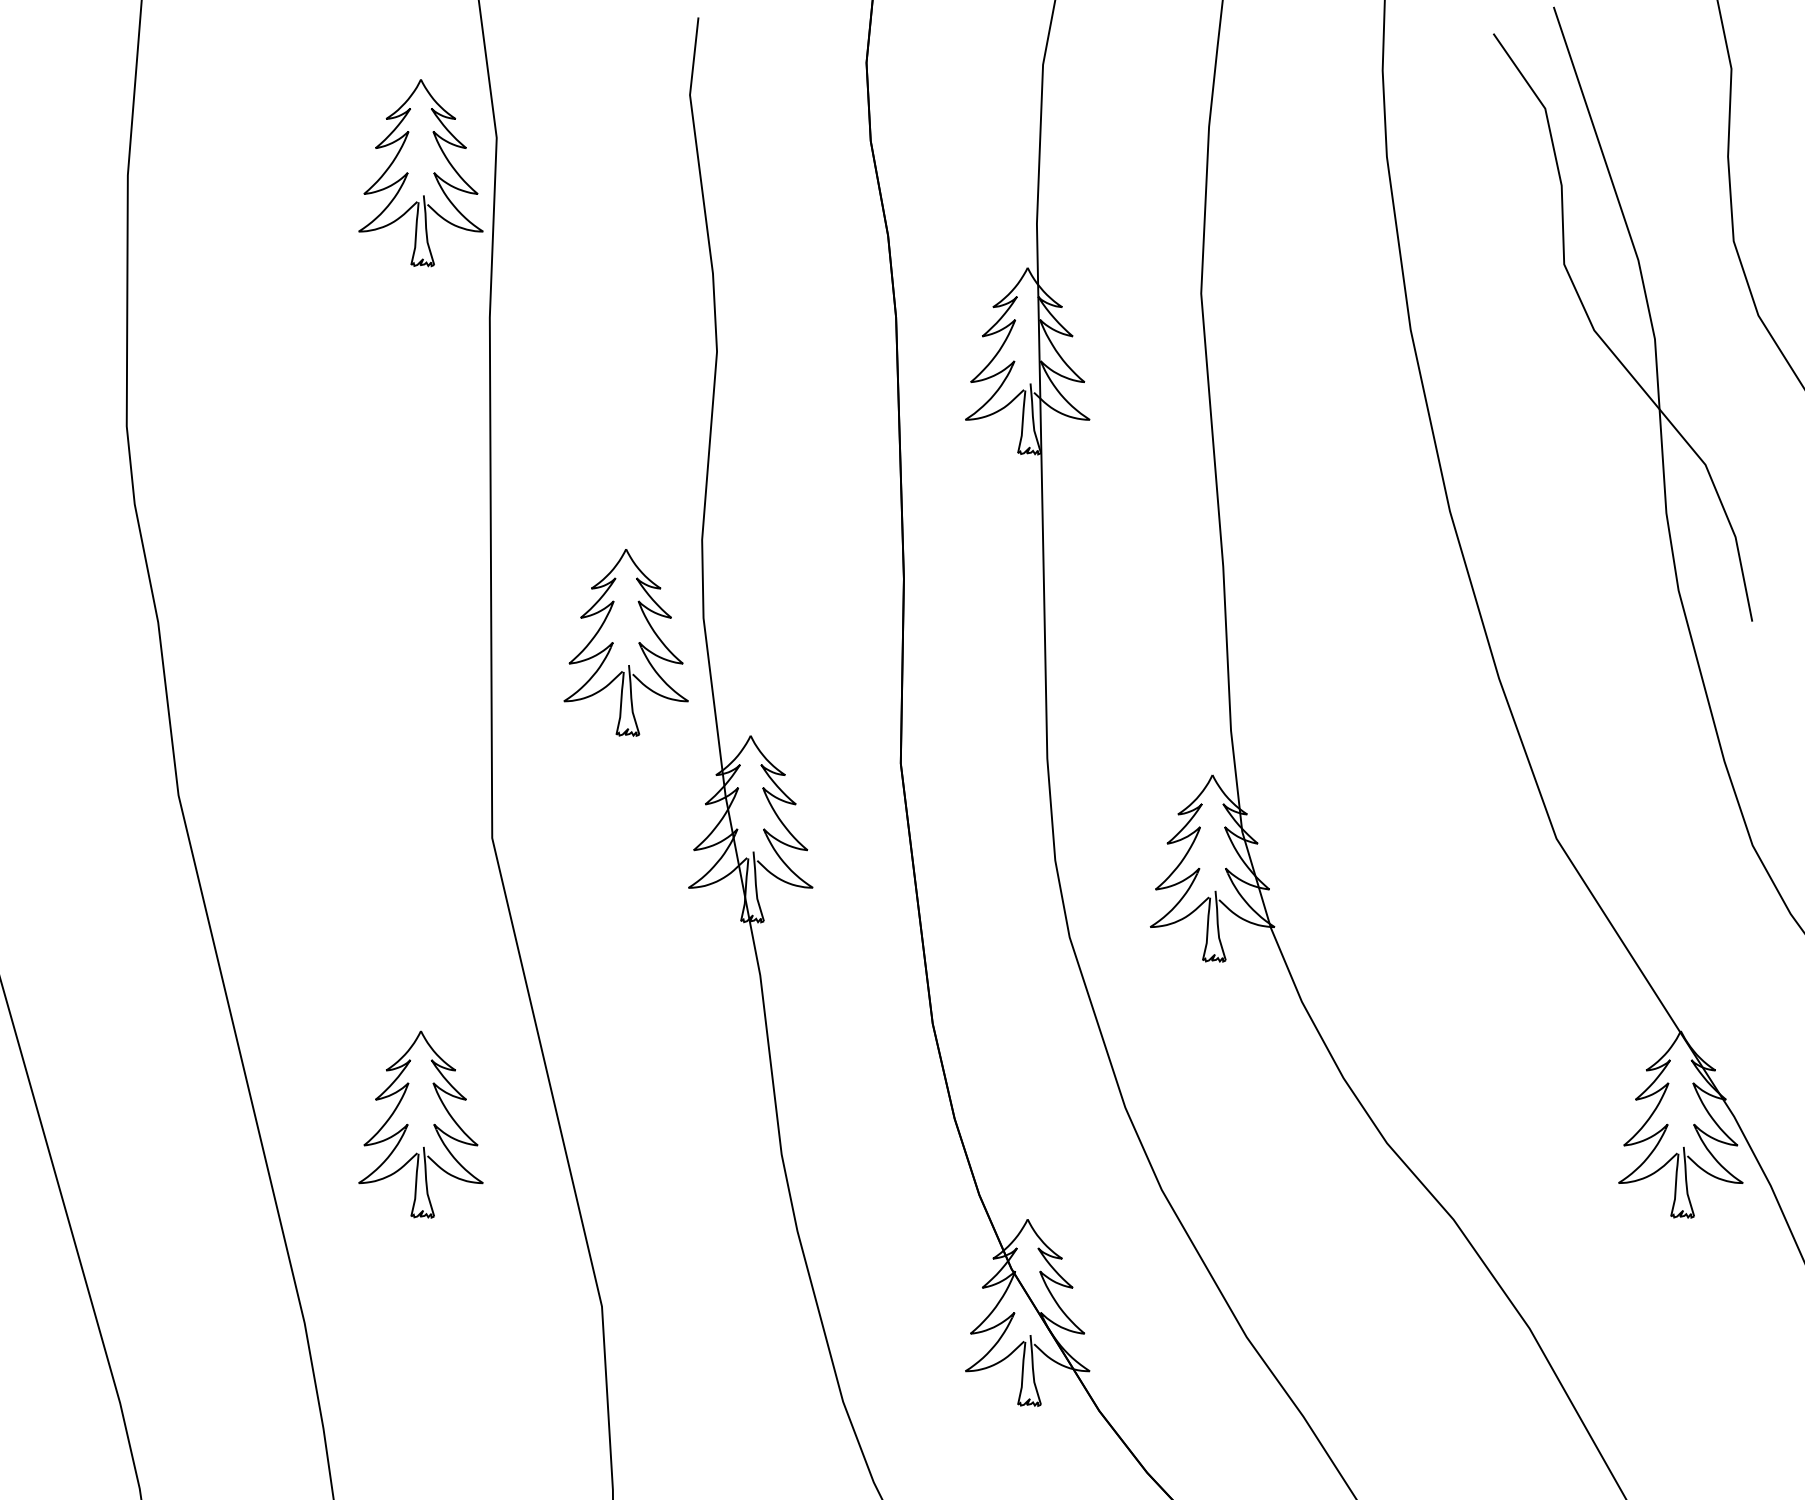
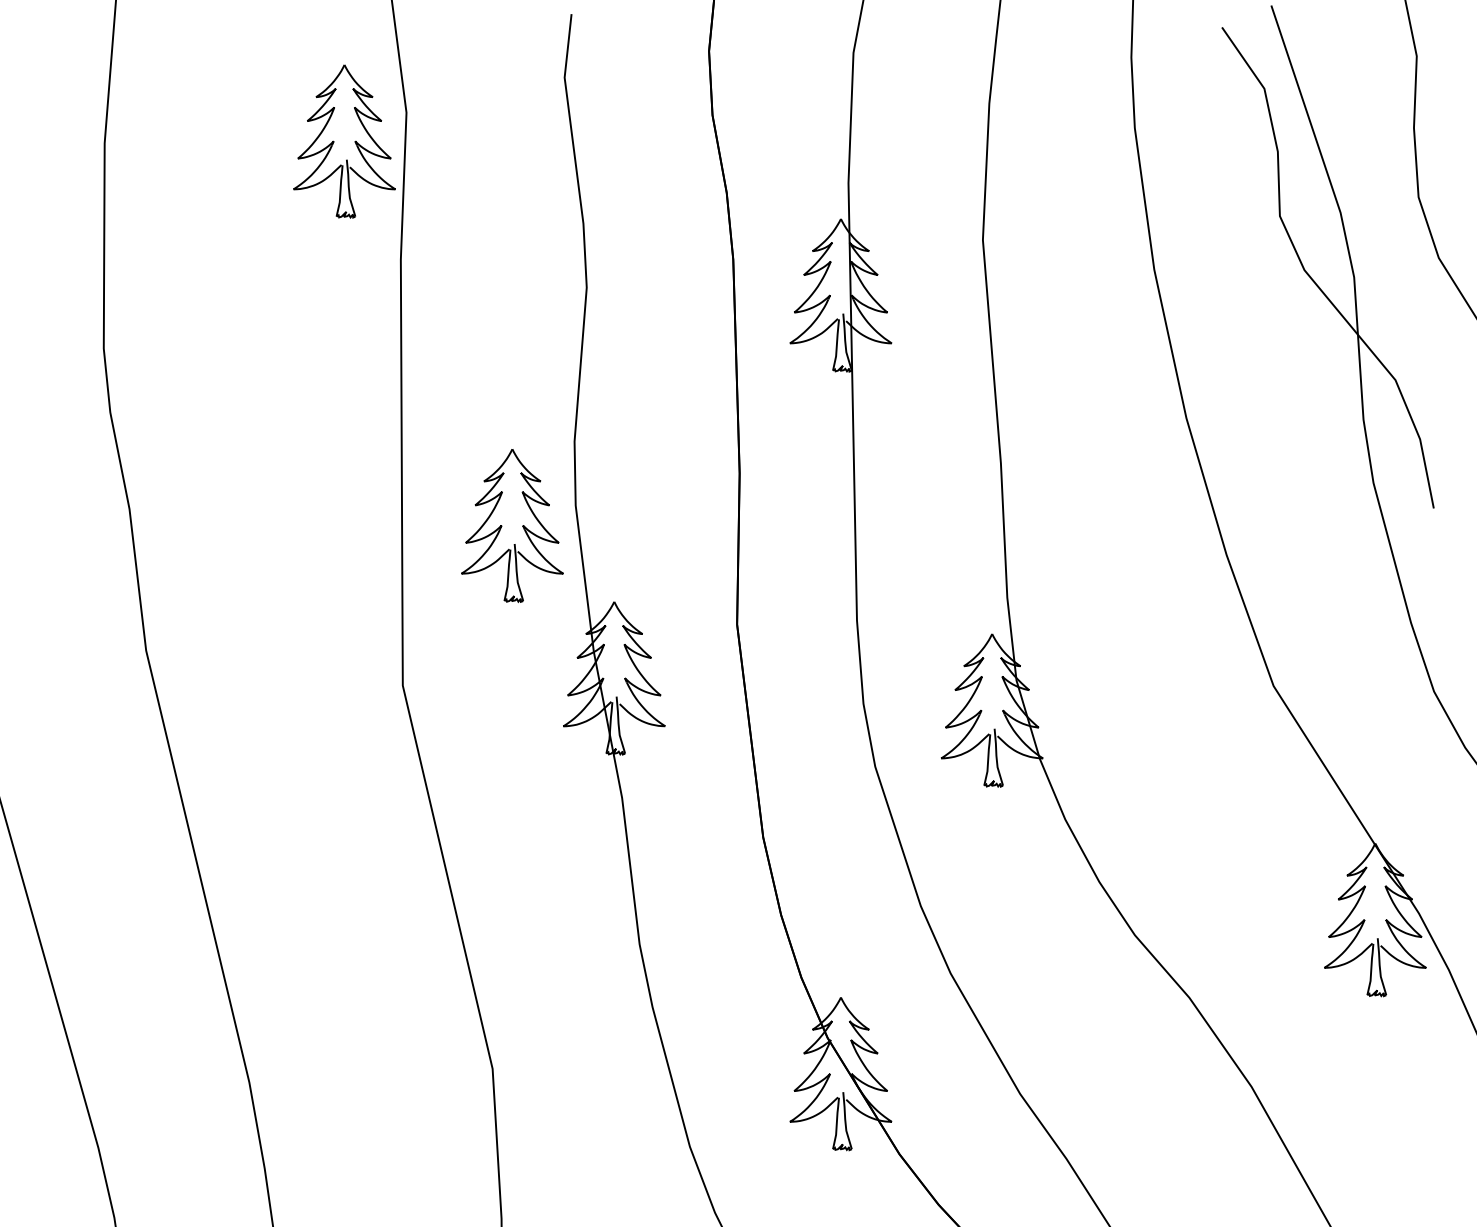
part: (408, 1124) -> (334, 919), removed

